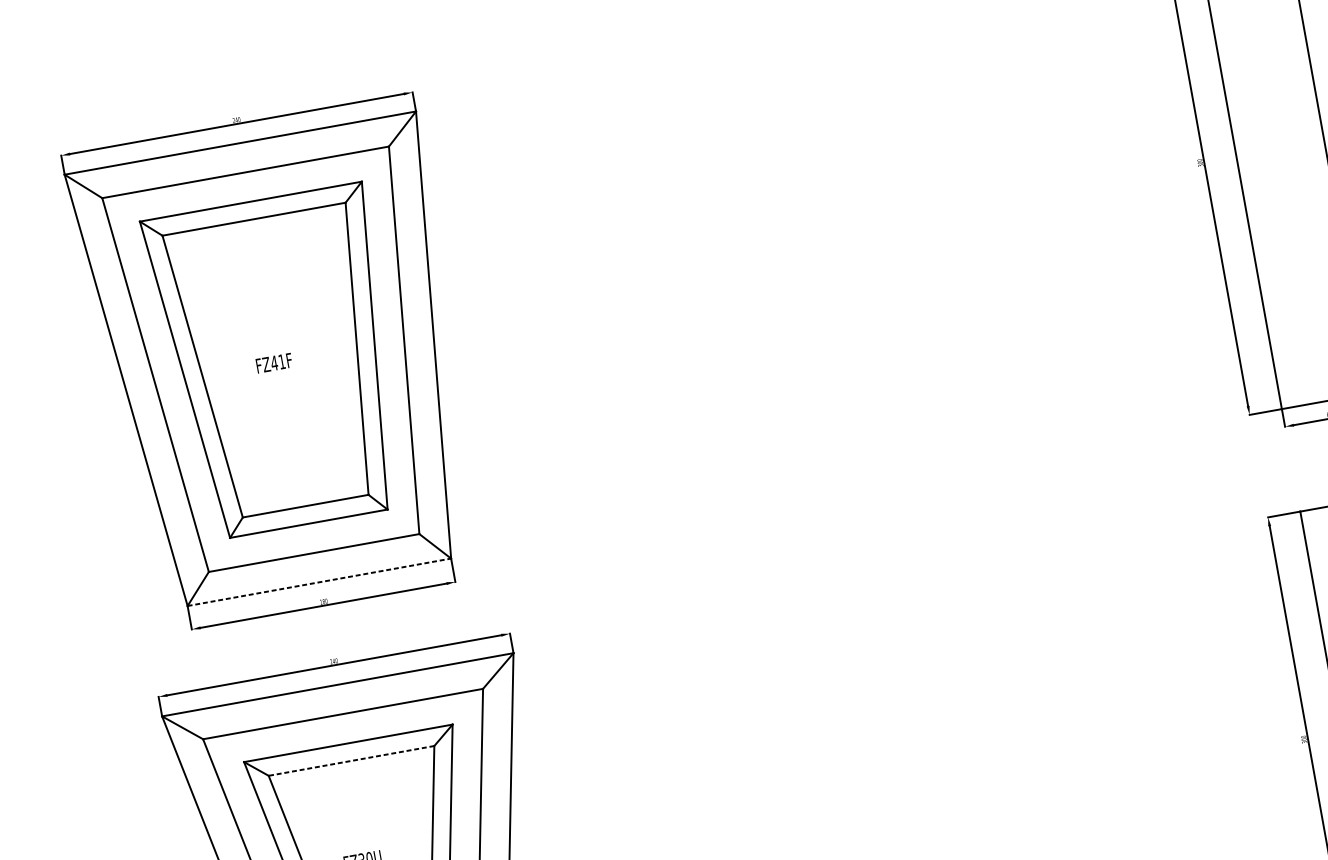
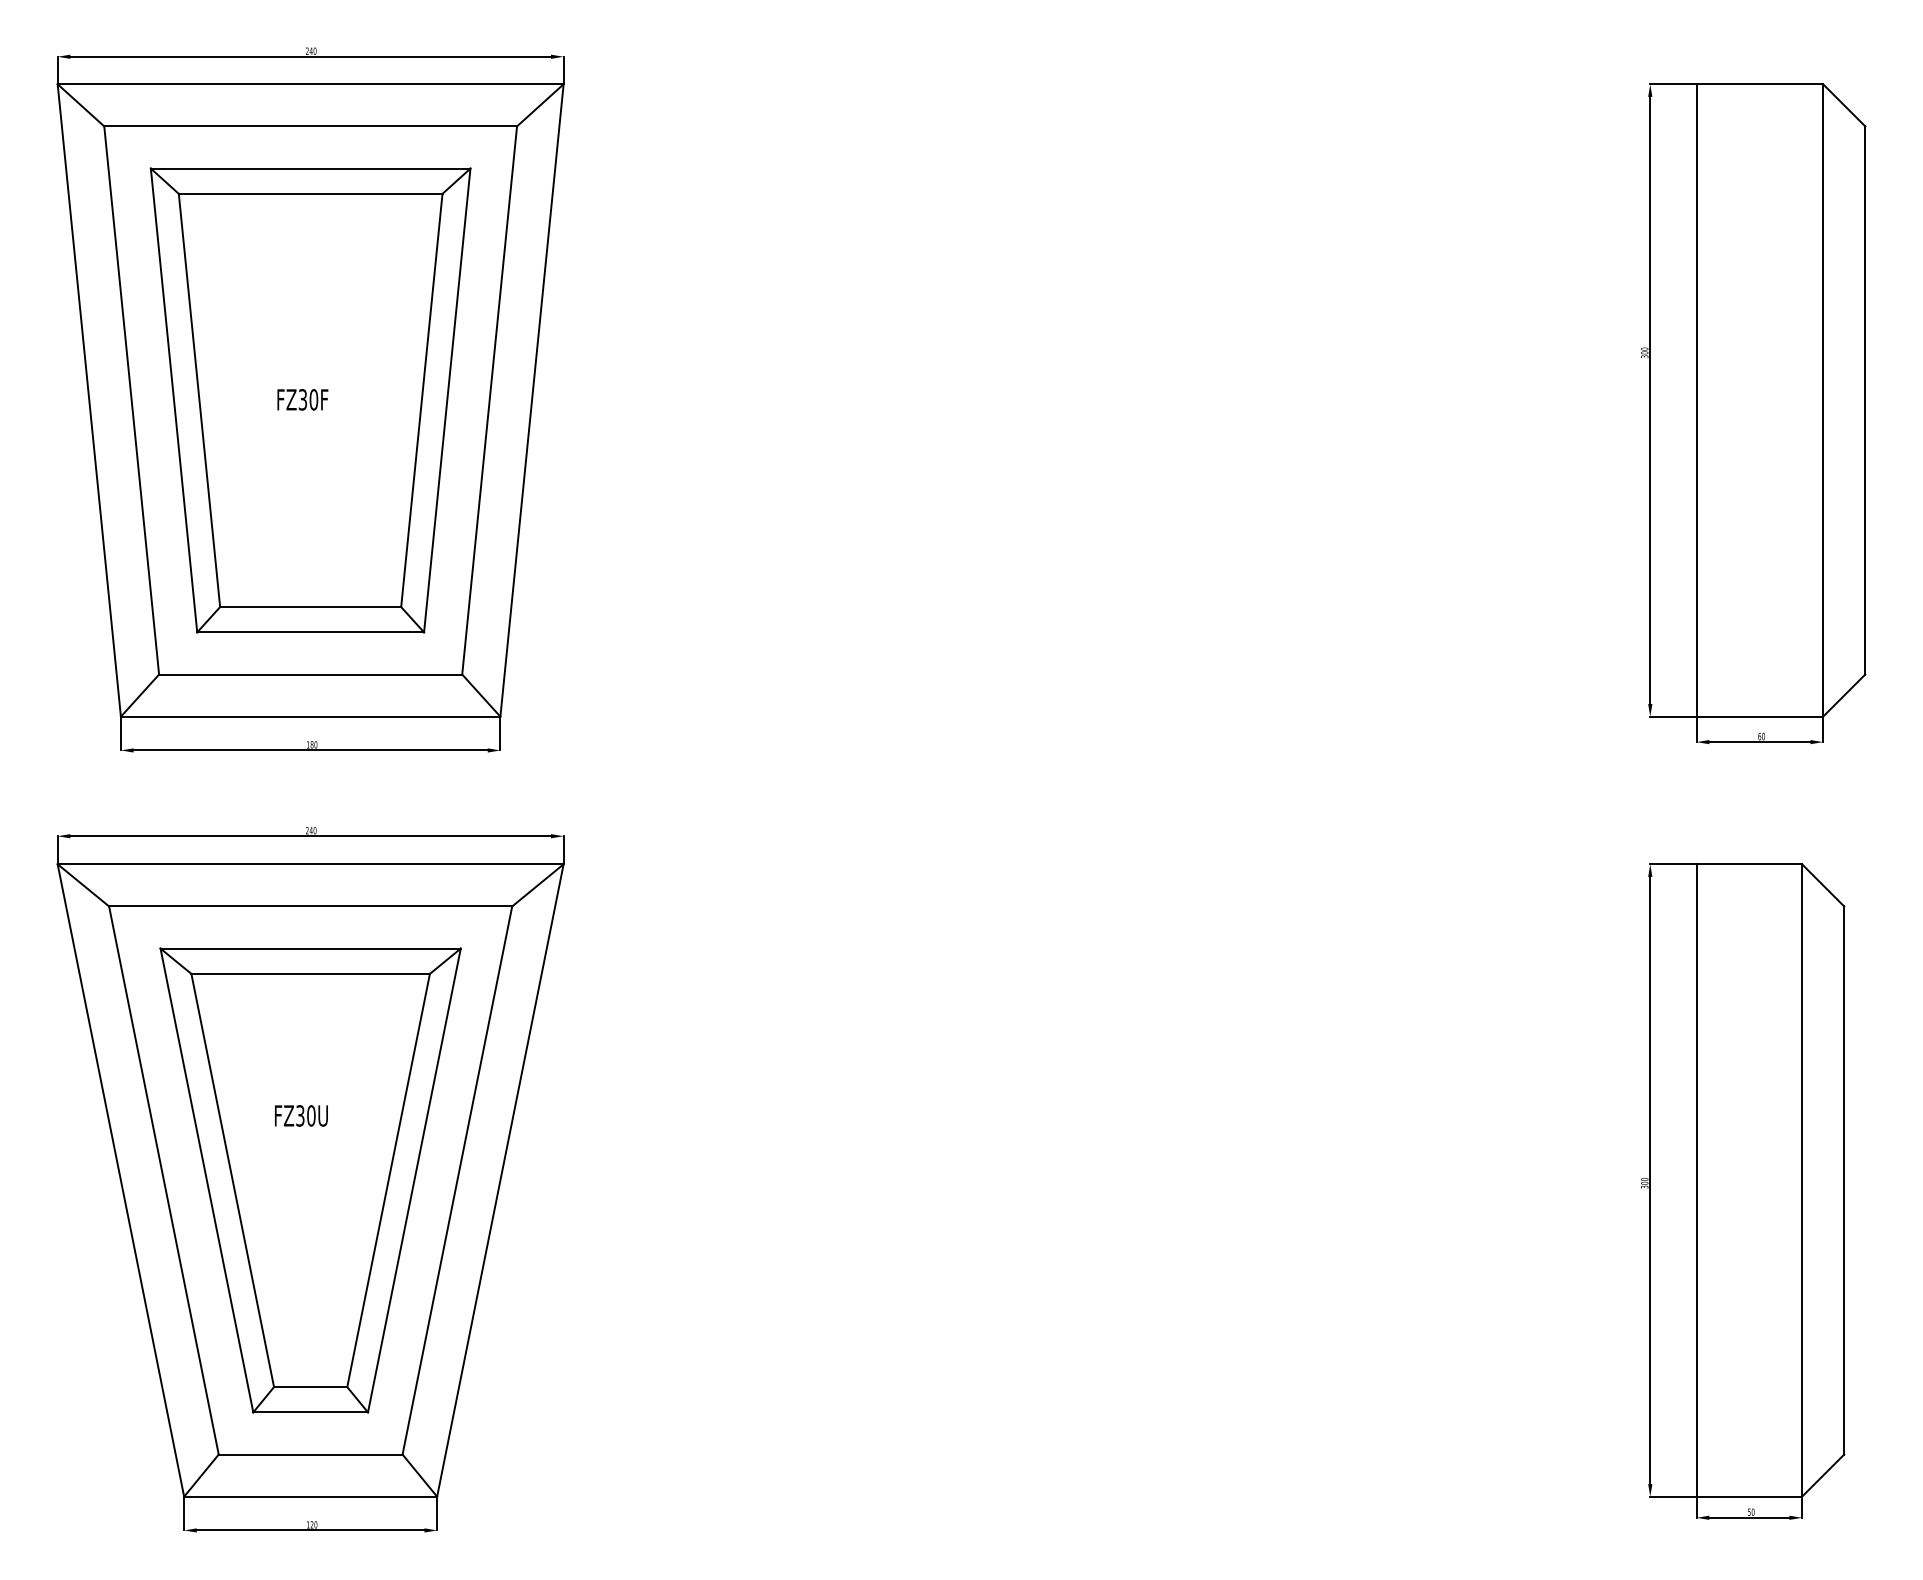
text: (278, 362) -> (308, 399), FZ41F -> FZ30F
line: (319, 582) -> (310, 716), dashed -> solid
line: (351, 760) -> (310, 973), dashed -> solid

